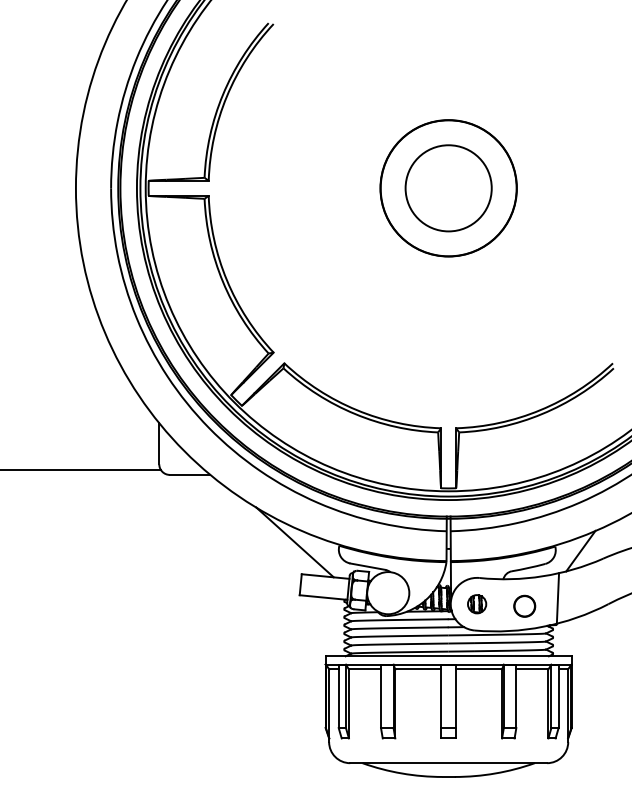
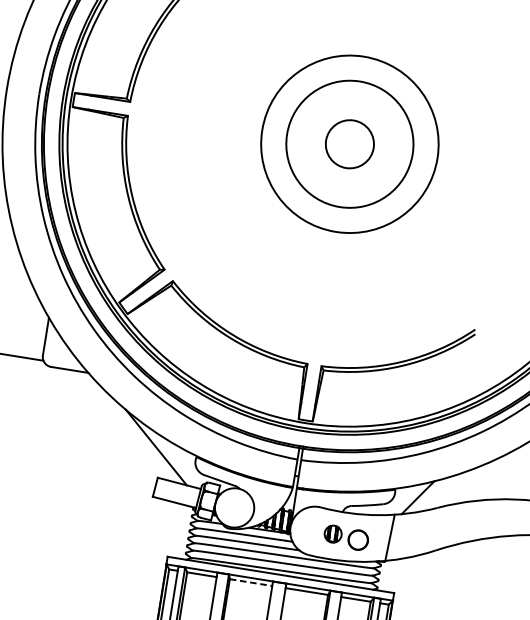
circle: (448, 188) -> (349, 144), size x0.6
circle: (448, 188) -> (349, 144), size x1.4
part: (477, 604) -> (333, 534), moved
line: (418, 669) -> (251, 582), solid -> dashed

